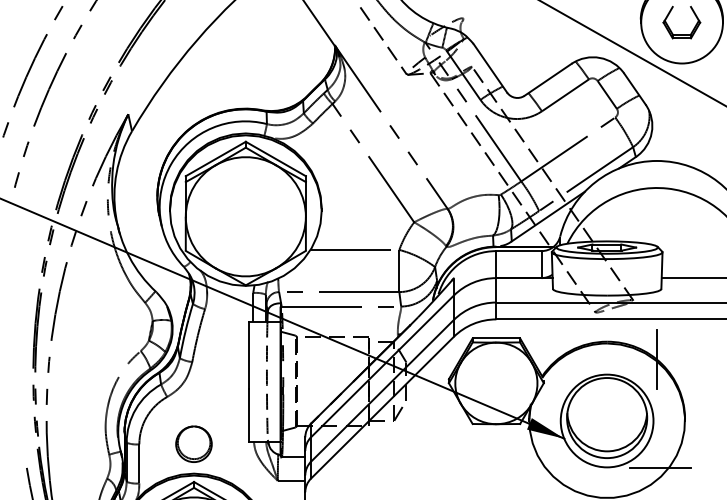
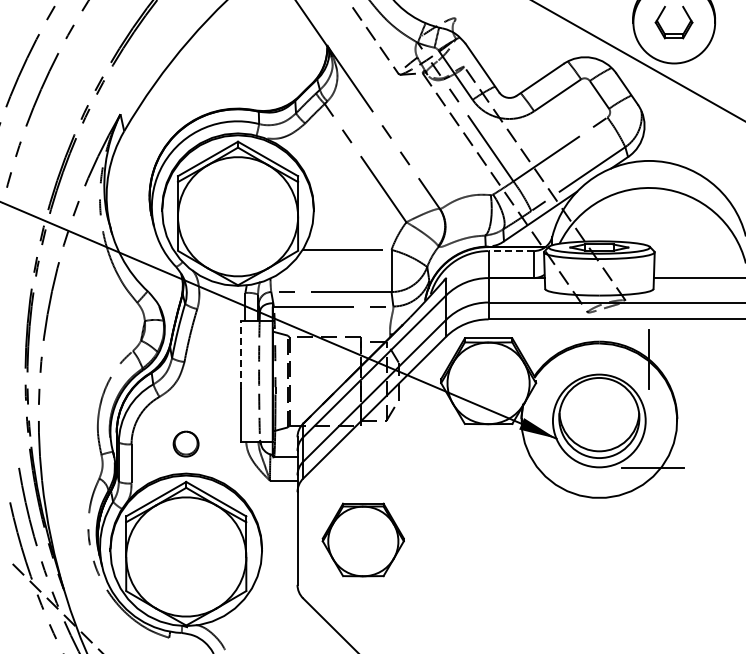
line: (519, 251) -> (511, 251), solid -> dashed
line: (249, 355) -> (241, 355), solid -> dashed
part: (193, 443) -> (185, 443), size x0.7

